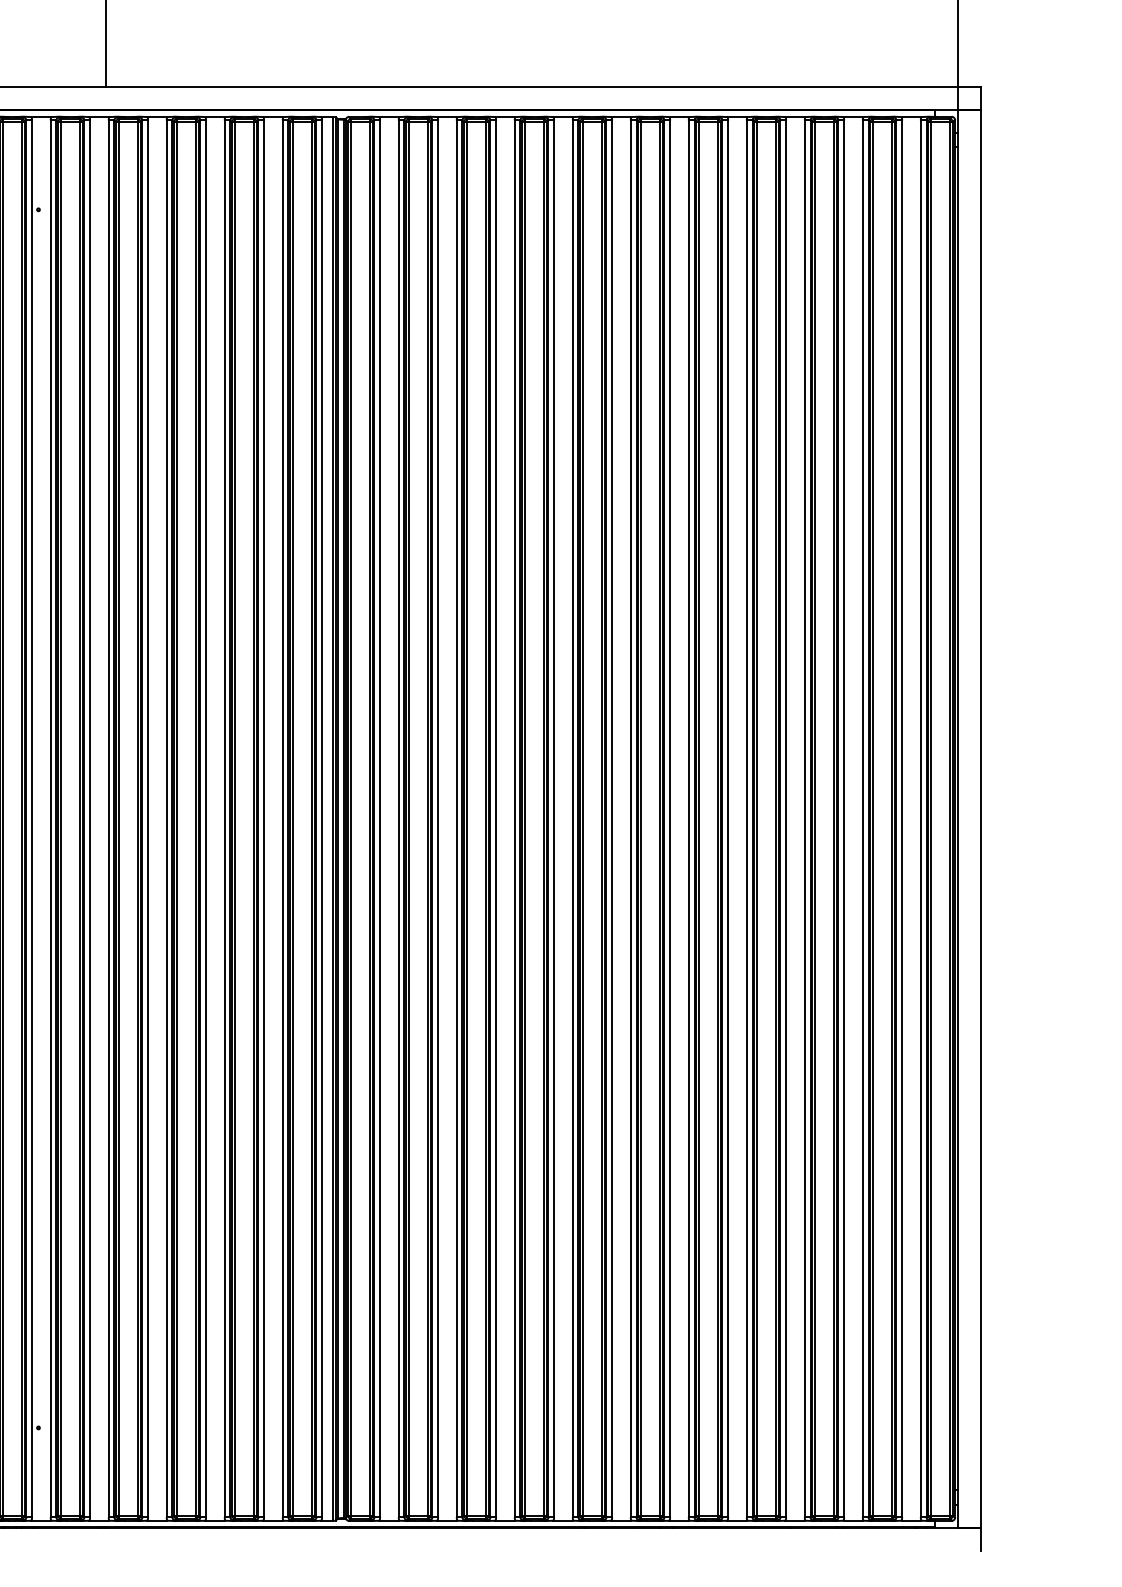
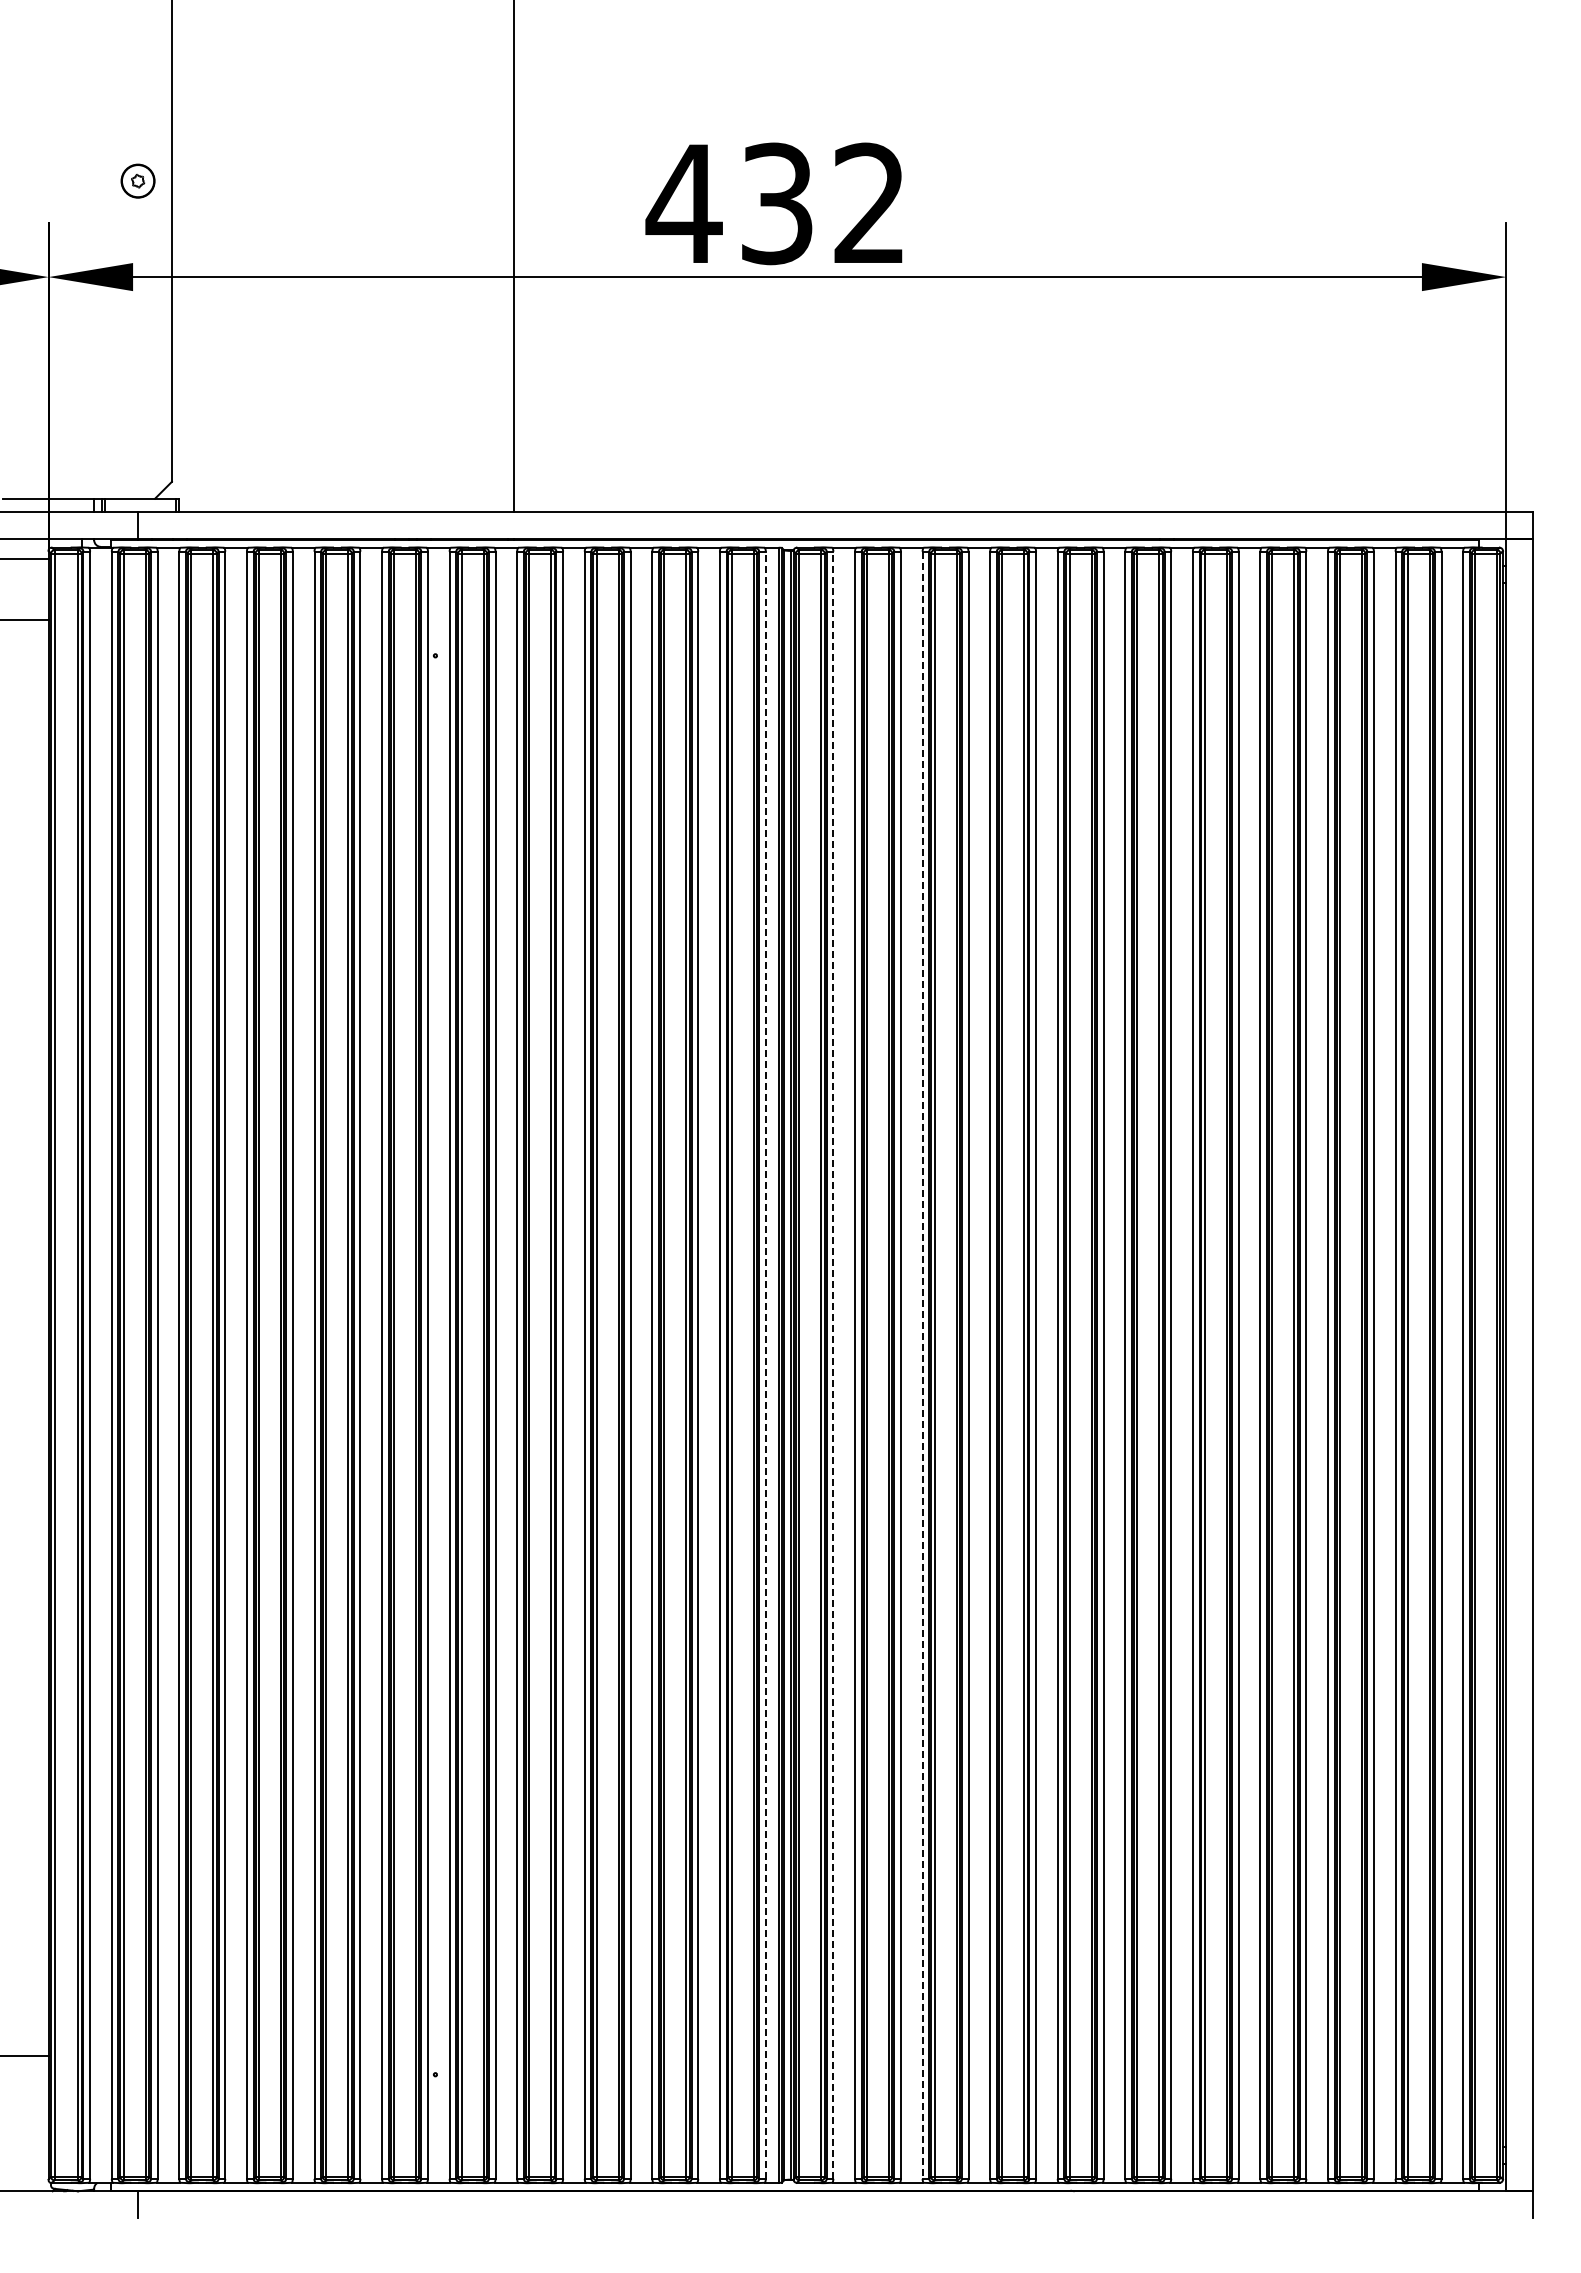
line: (321, 819) -> (765, 1365), solid -> dashed
line: (380, 819) -> (833, 1365), solid -> dashed
line: (456, 819) -> (922, 1365), solid -> dashed

